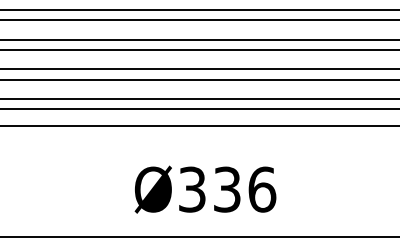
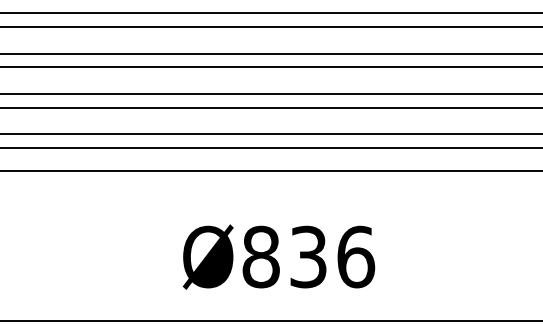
text: (192, 189) -> (261, 256), Ø336 -> Ø836

